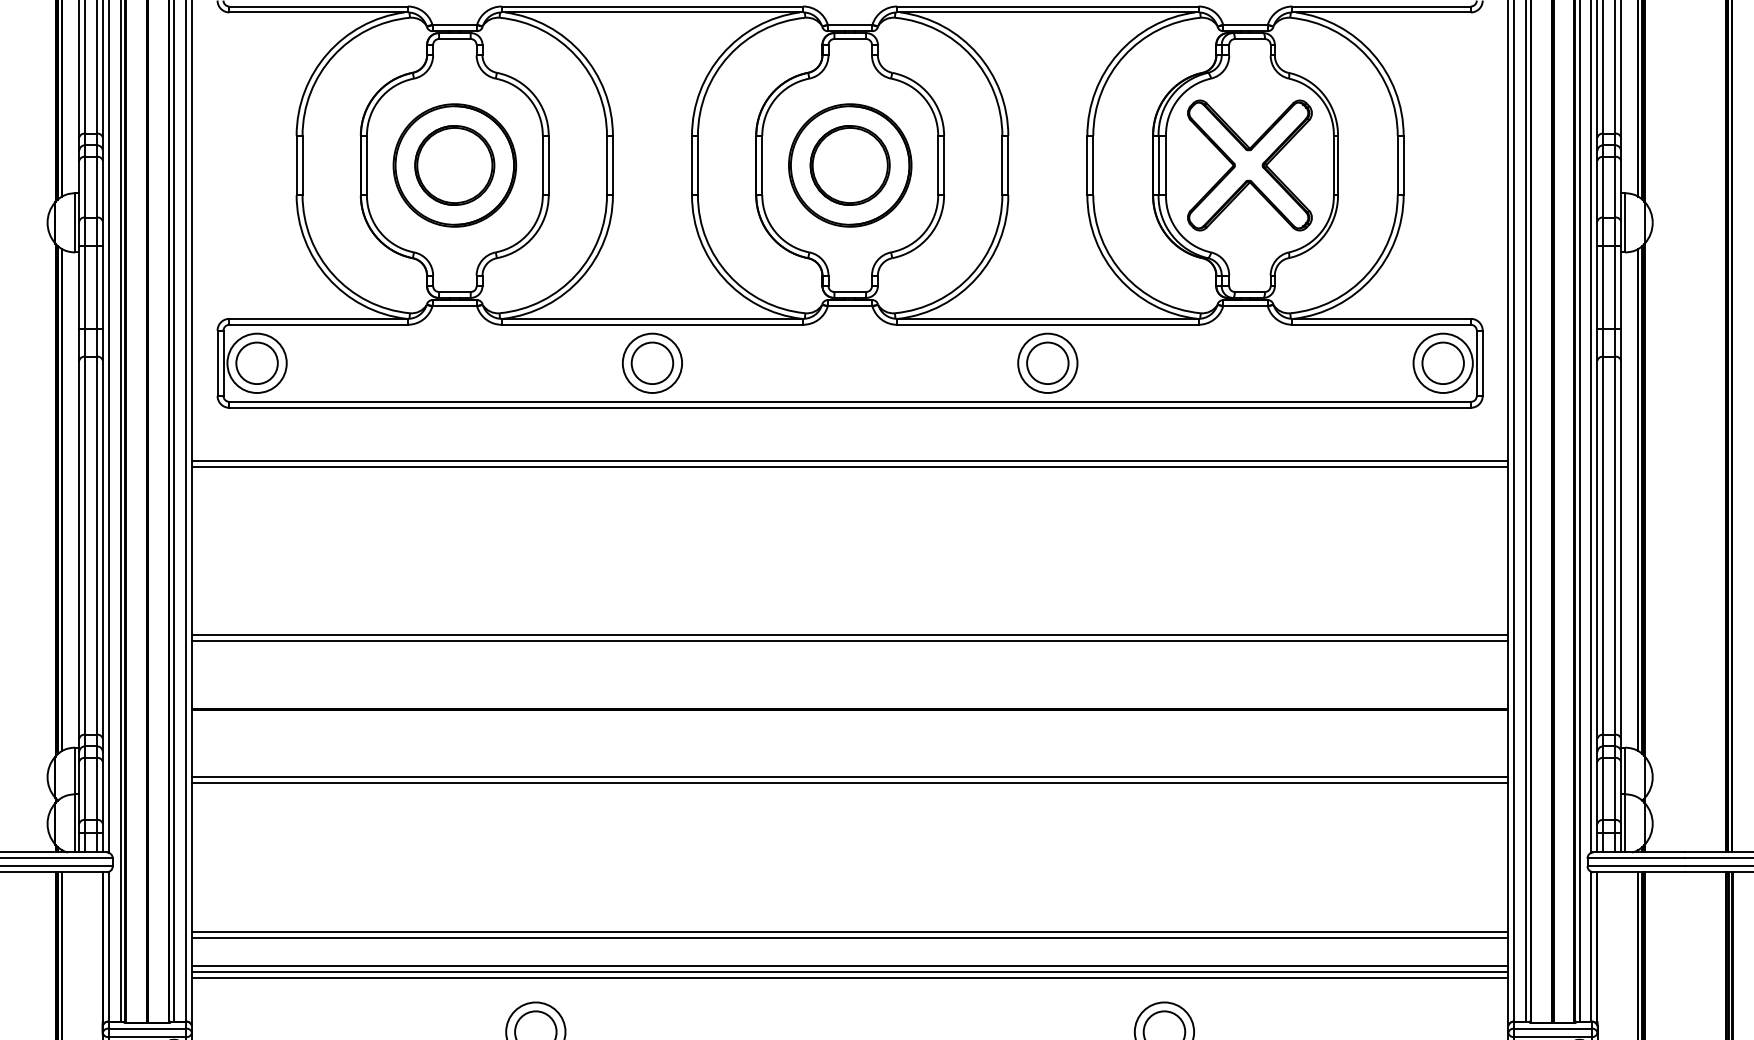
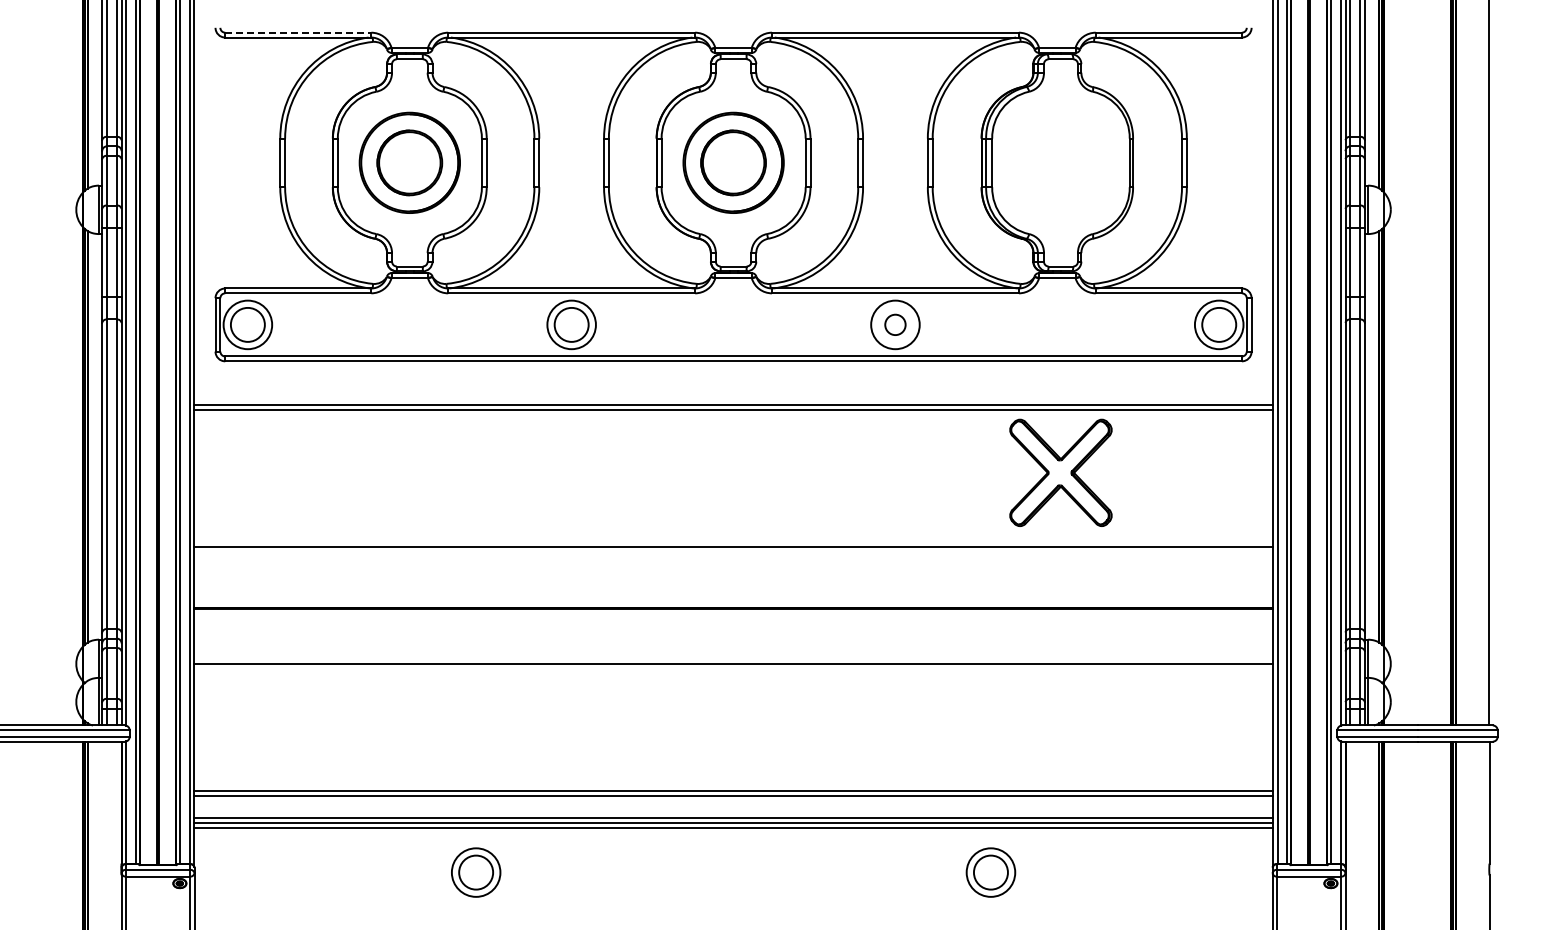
line: (318, 6) -> (298, 32), solid -> dashed
part: (1249, 165) -> (1060, 472), moved
circle: (1047, 362) -> (895, 324), size x0.6
line: (850, 641) -> (733, 552), removed
line: (850, 782) -> (733, 668), removed

